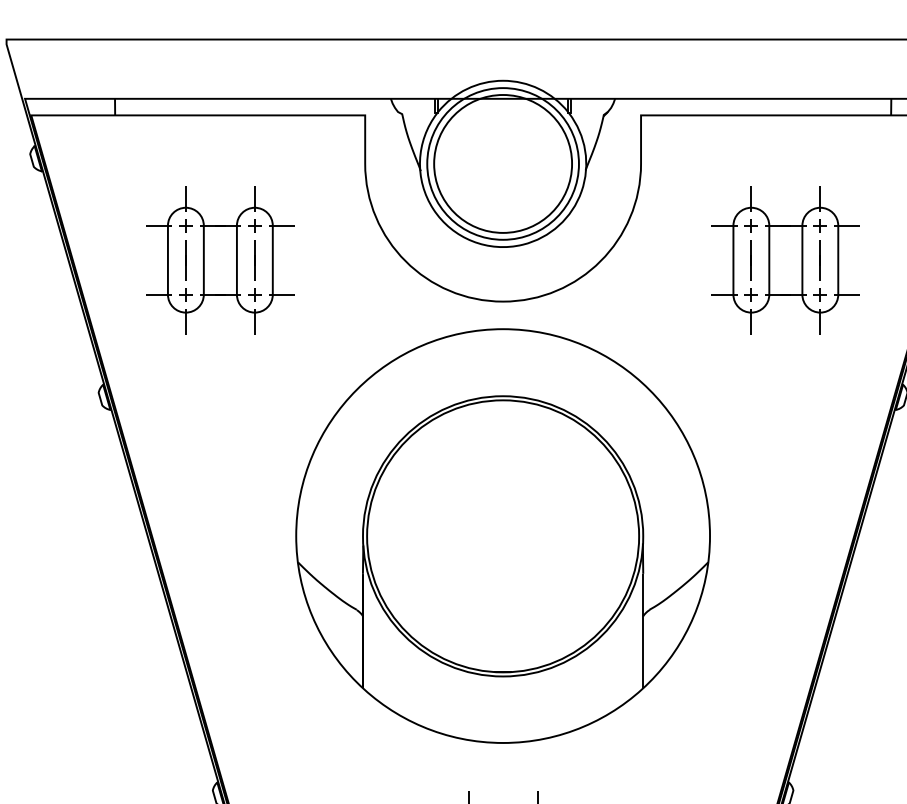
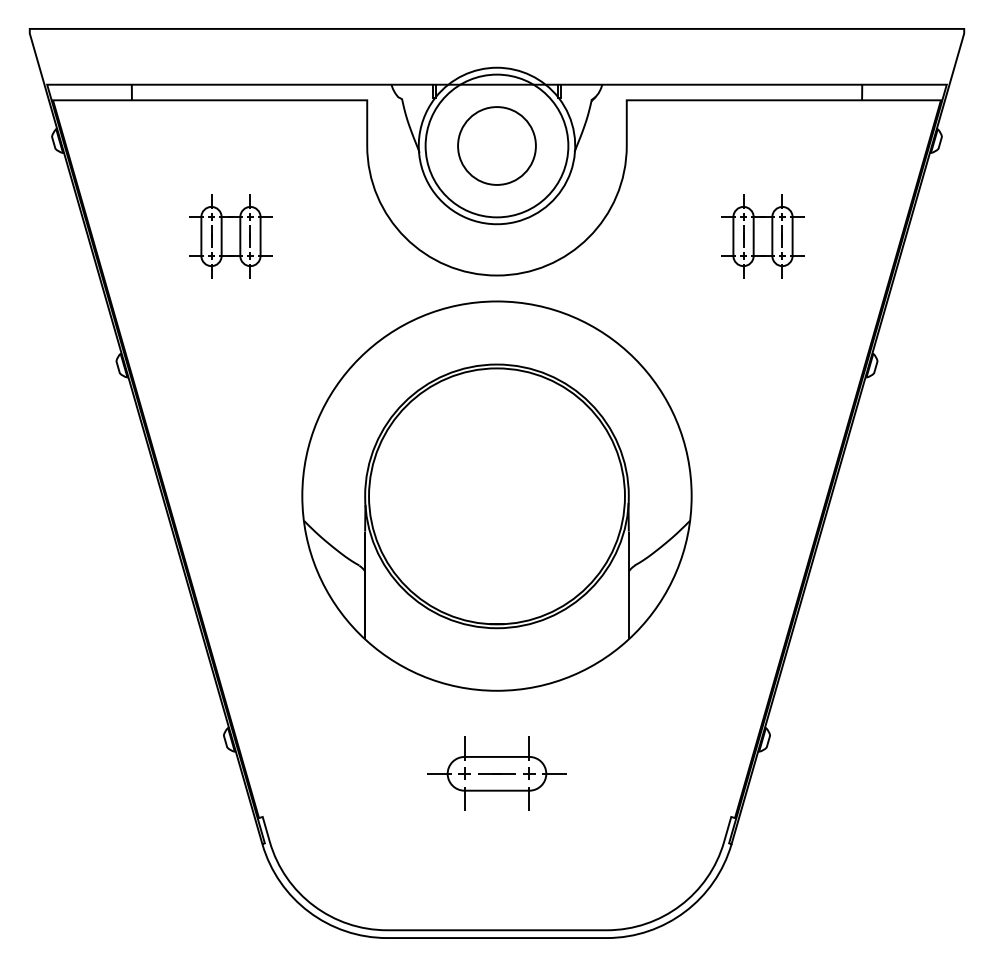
circle: (502, 163) -> (496, 145), size x0.6
part: (219, 260) -> (230, 236), size x0.6
part: (785, 260) -> (762, 236), size x0.6

